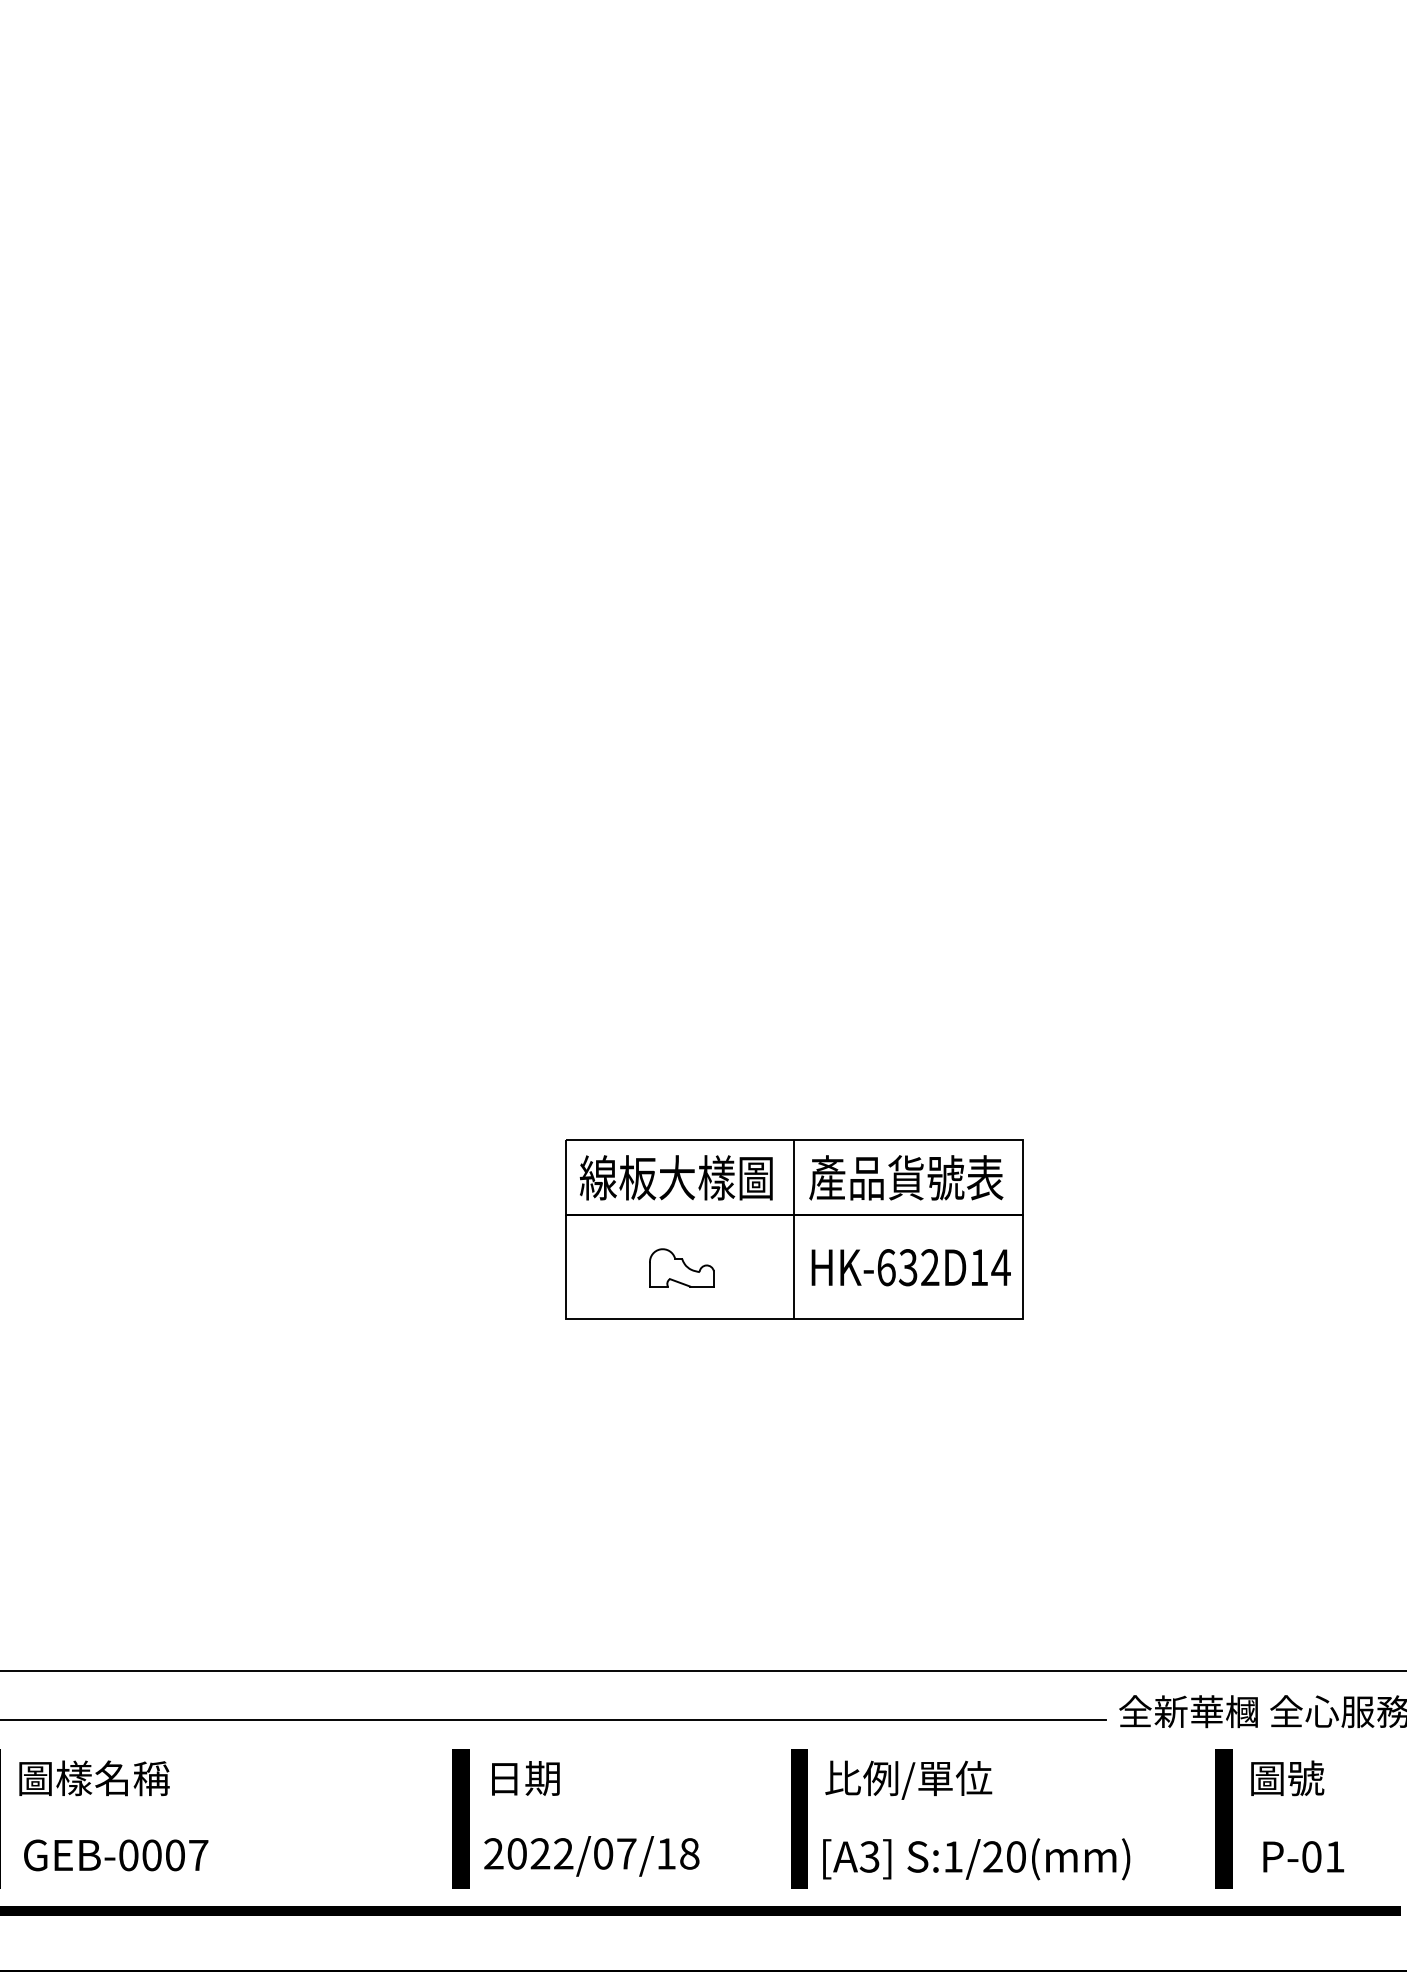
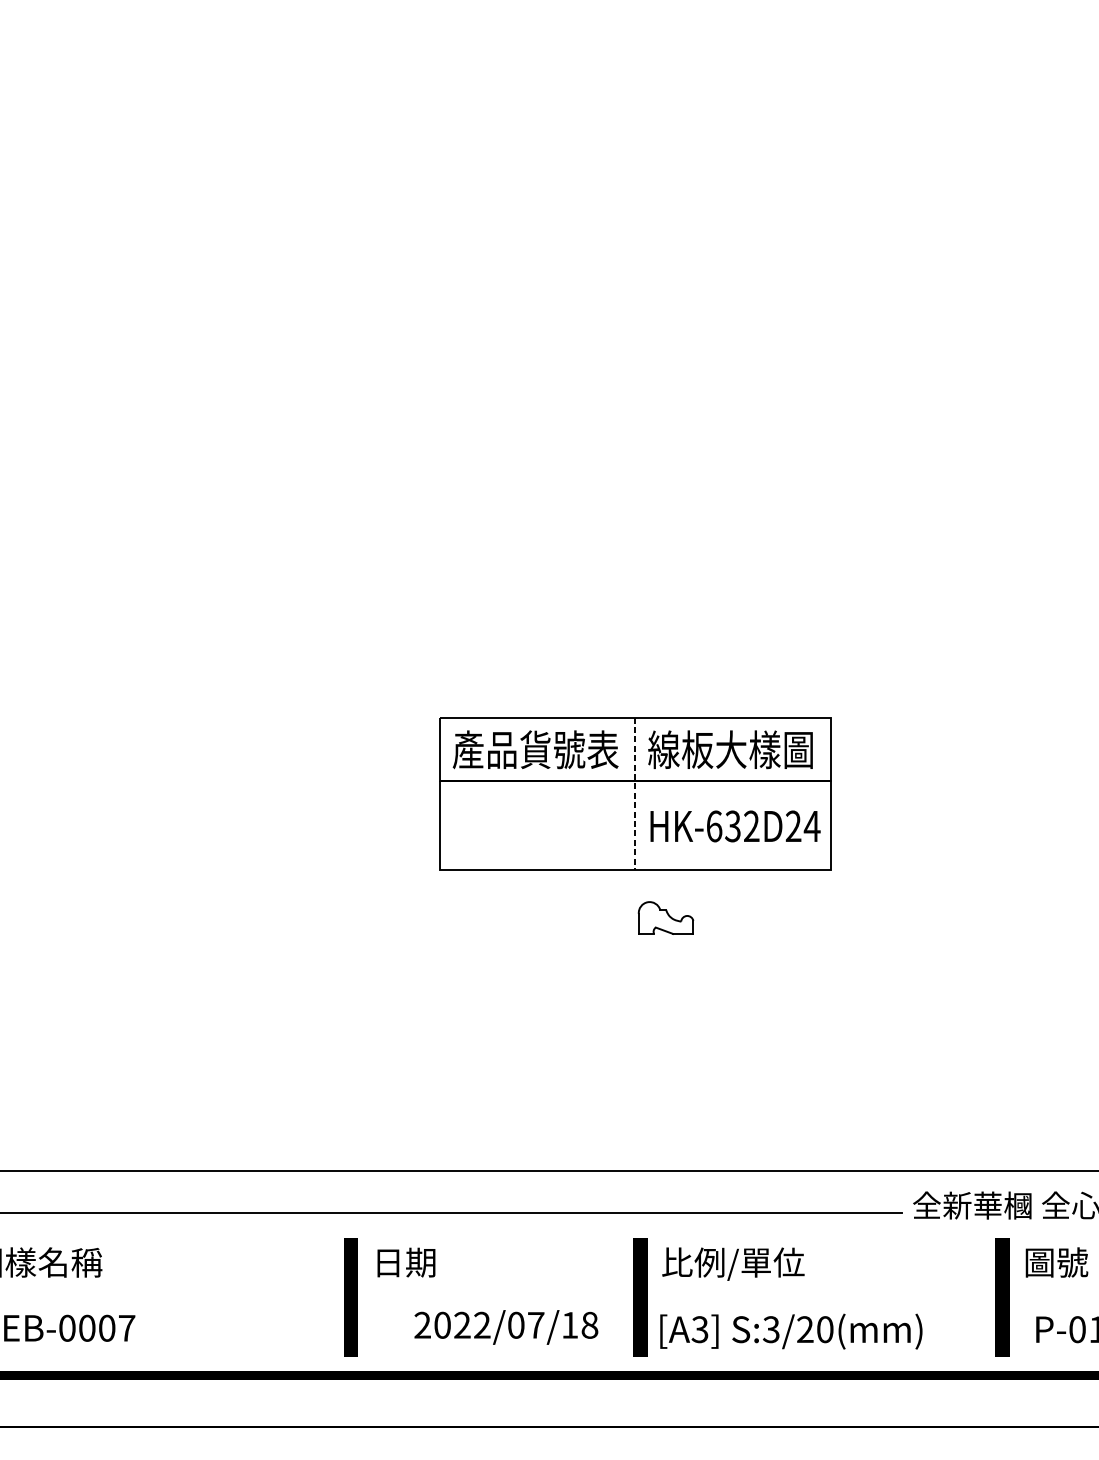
text: (676, 1177) -> (535, 749), 線板大樣圖 -> 產品貨號表
text: (906, 1177) -> (731, 749), 產品貨號表 -> 線板大樣圖
line: (794, 1229) -> (635, 793), solid -> dashed
part: (681, 1267) -> (665, 917), moved
text: (979, 1267) -> (793, 826), HK-632D14 -> HK-632D24
text: (591, 1856) -> (506, 1327), moved
text: (952, 1856) -> (770, 1329), S:1/20(mm) -> S:3/20(mm)

